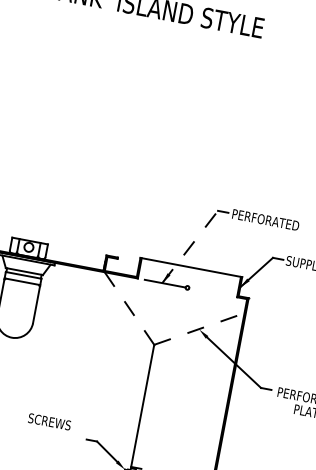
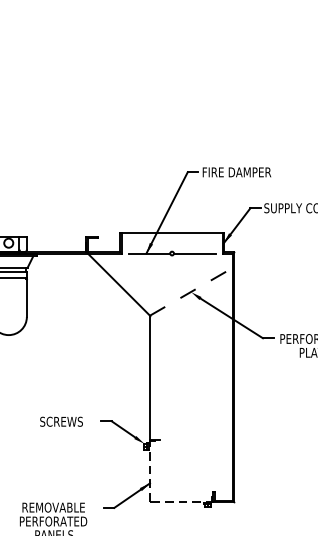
text: (266, 220) -> (237, 172), PERFORATED -> FIRE DAMPER
line: (190, 246) -> (167, 212), dashed -> solid
line: (209, 291) -> (194, 253), added
line: (129, 308) -> (118, 284), dashed -> solid
text: (49, 421) -> (61, 421), moved

